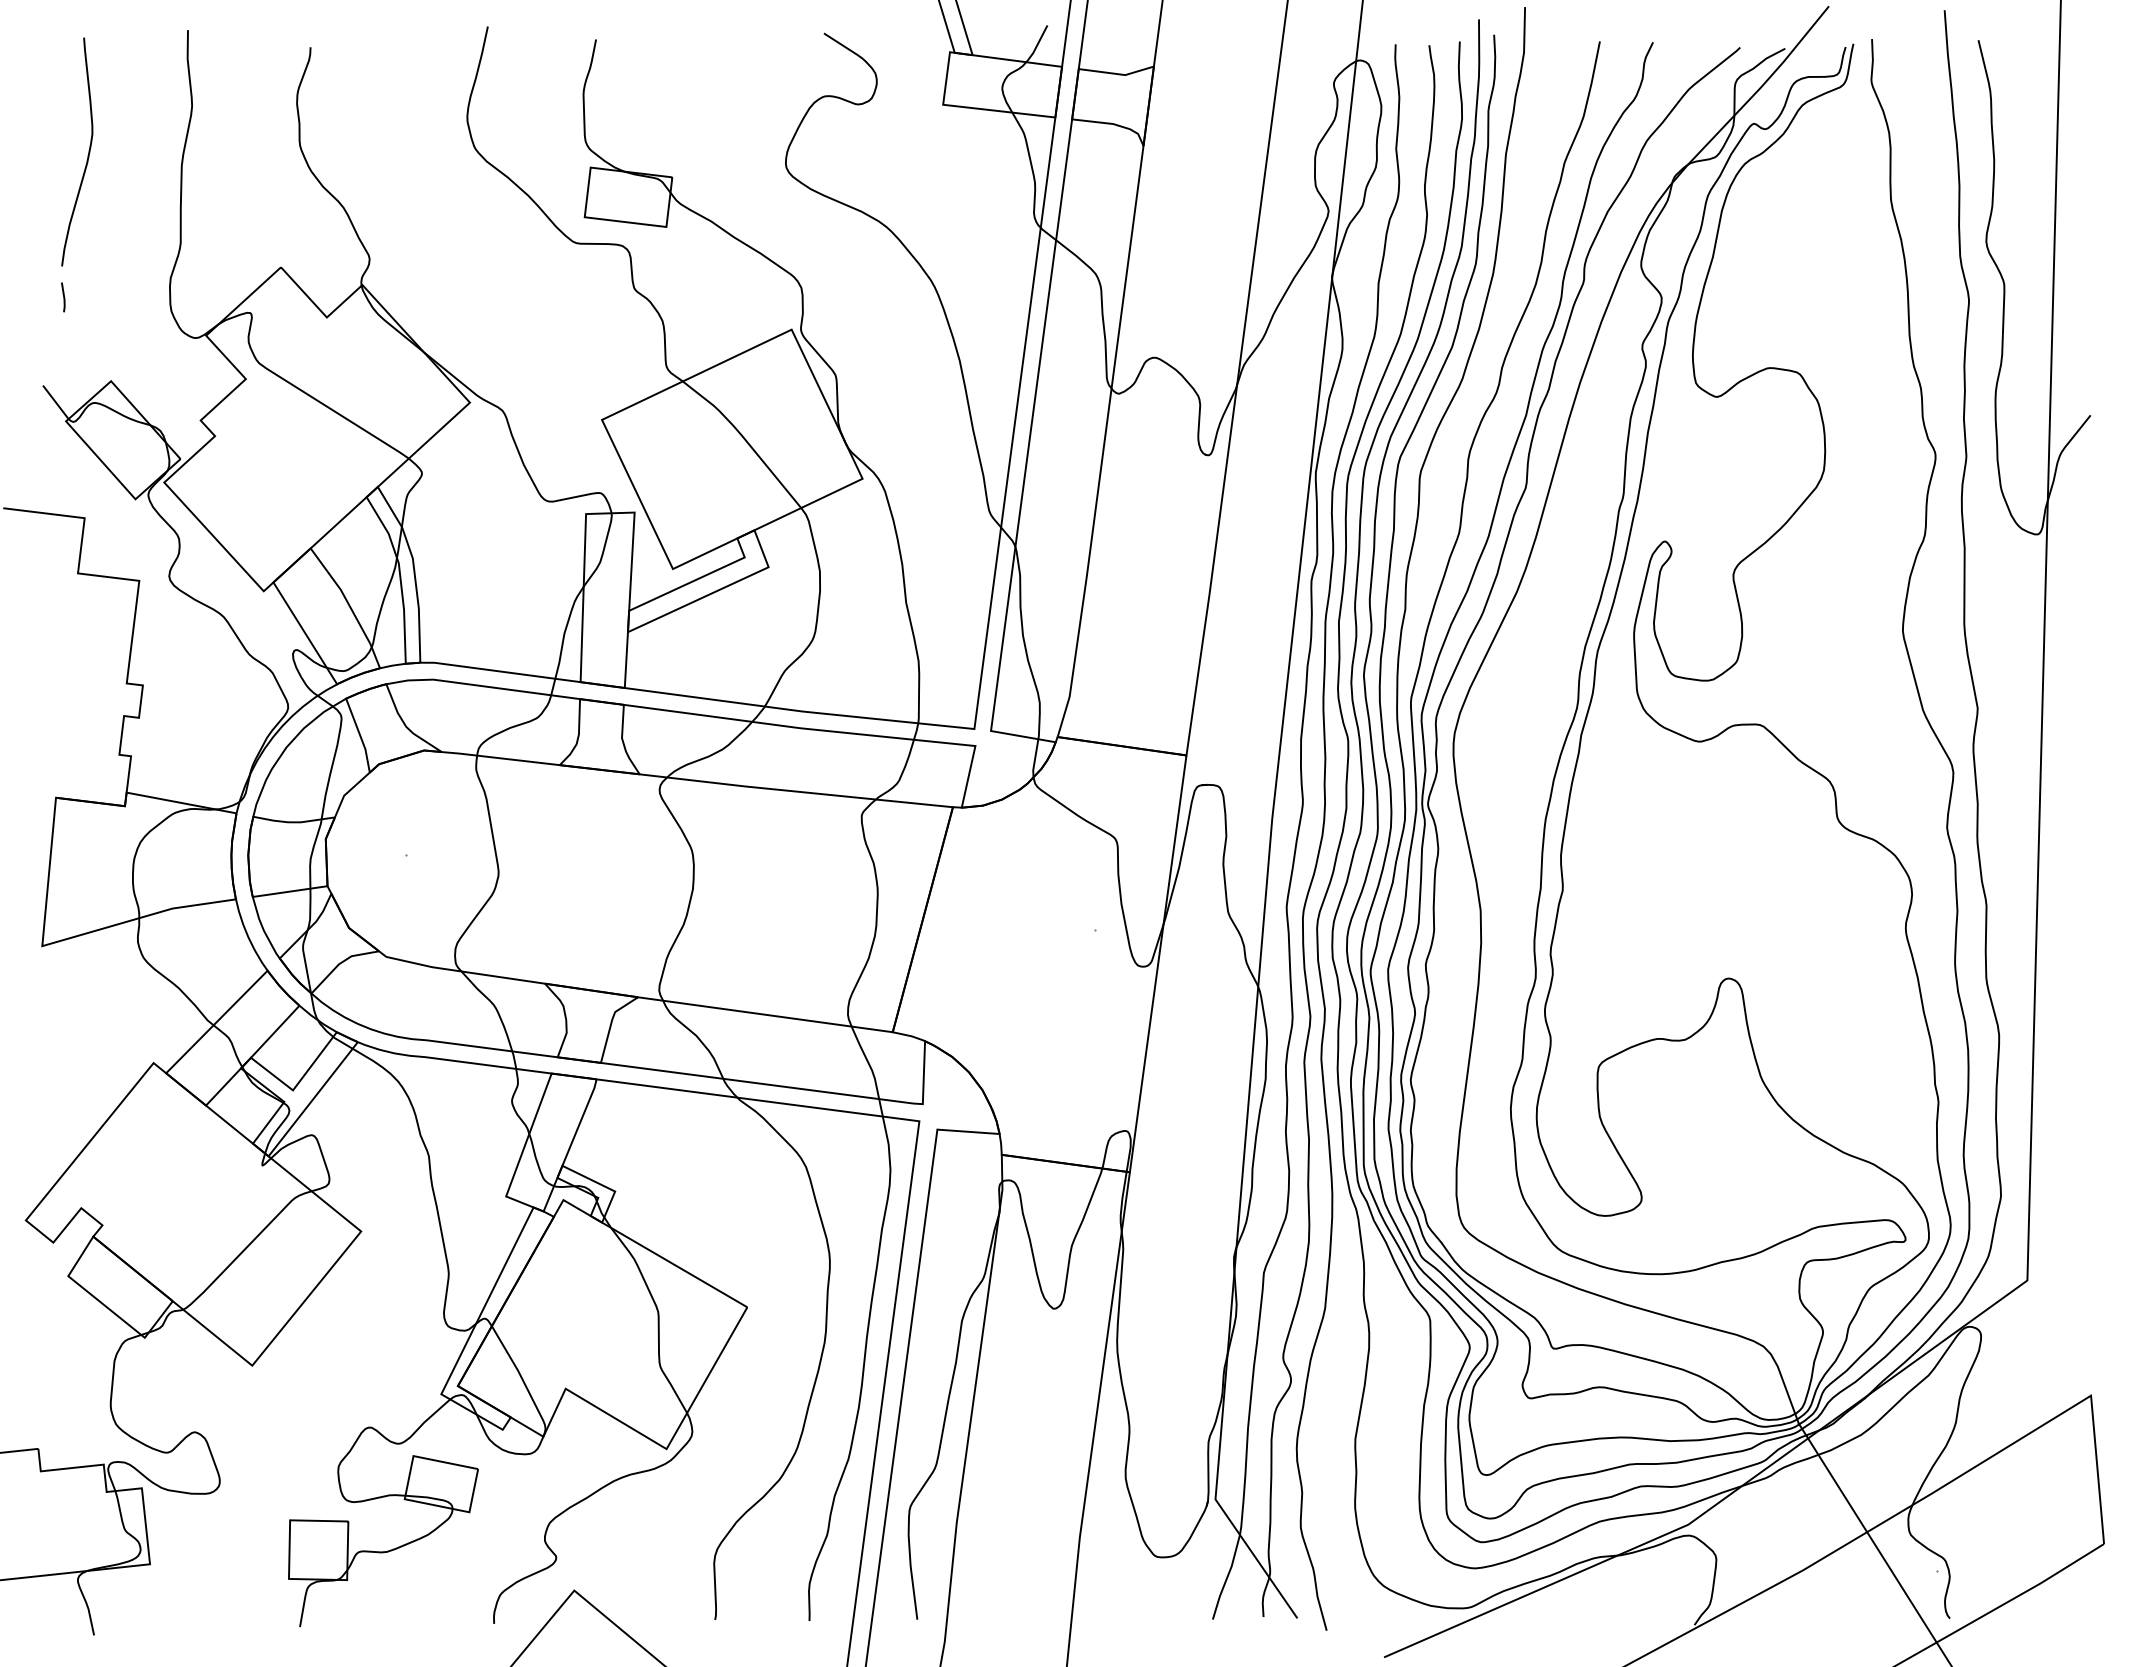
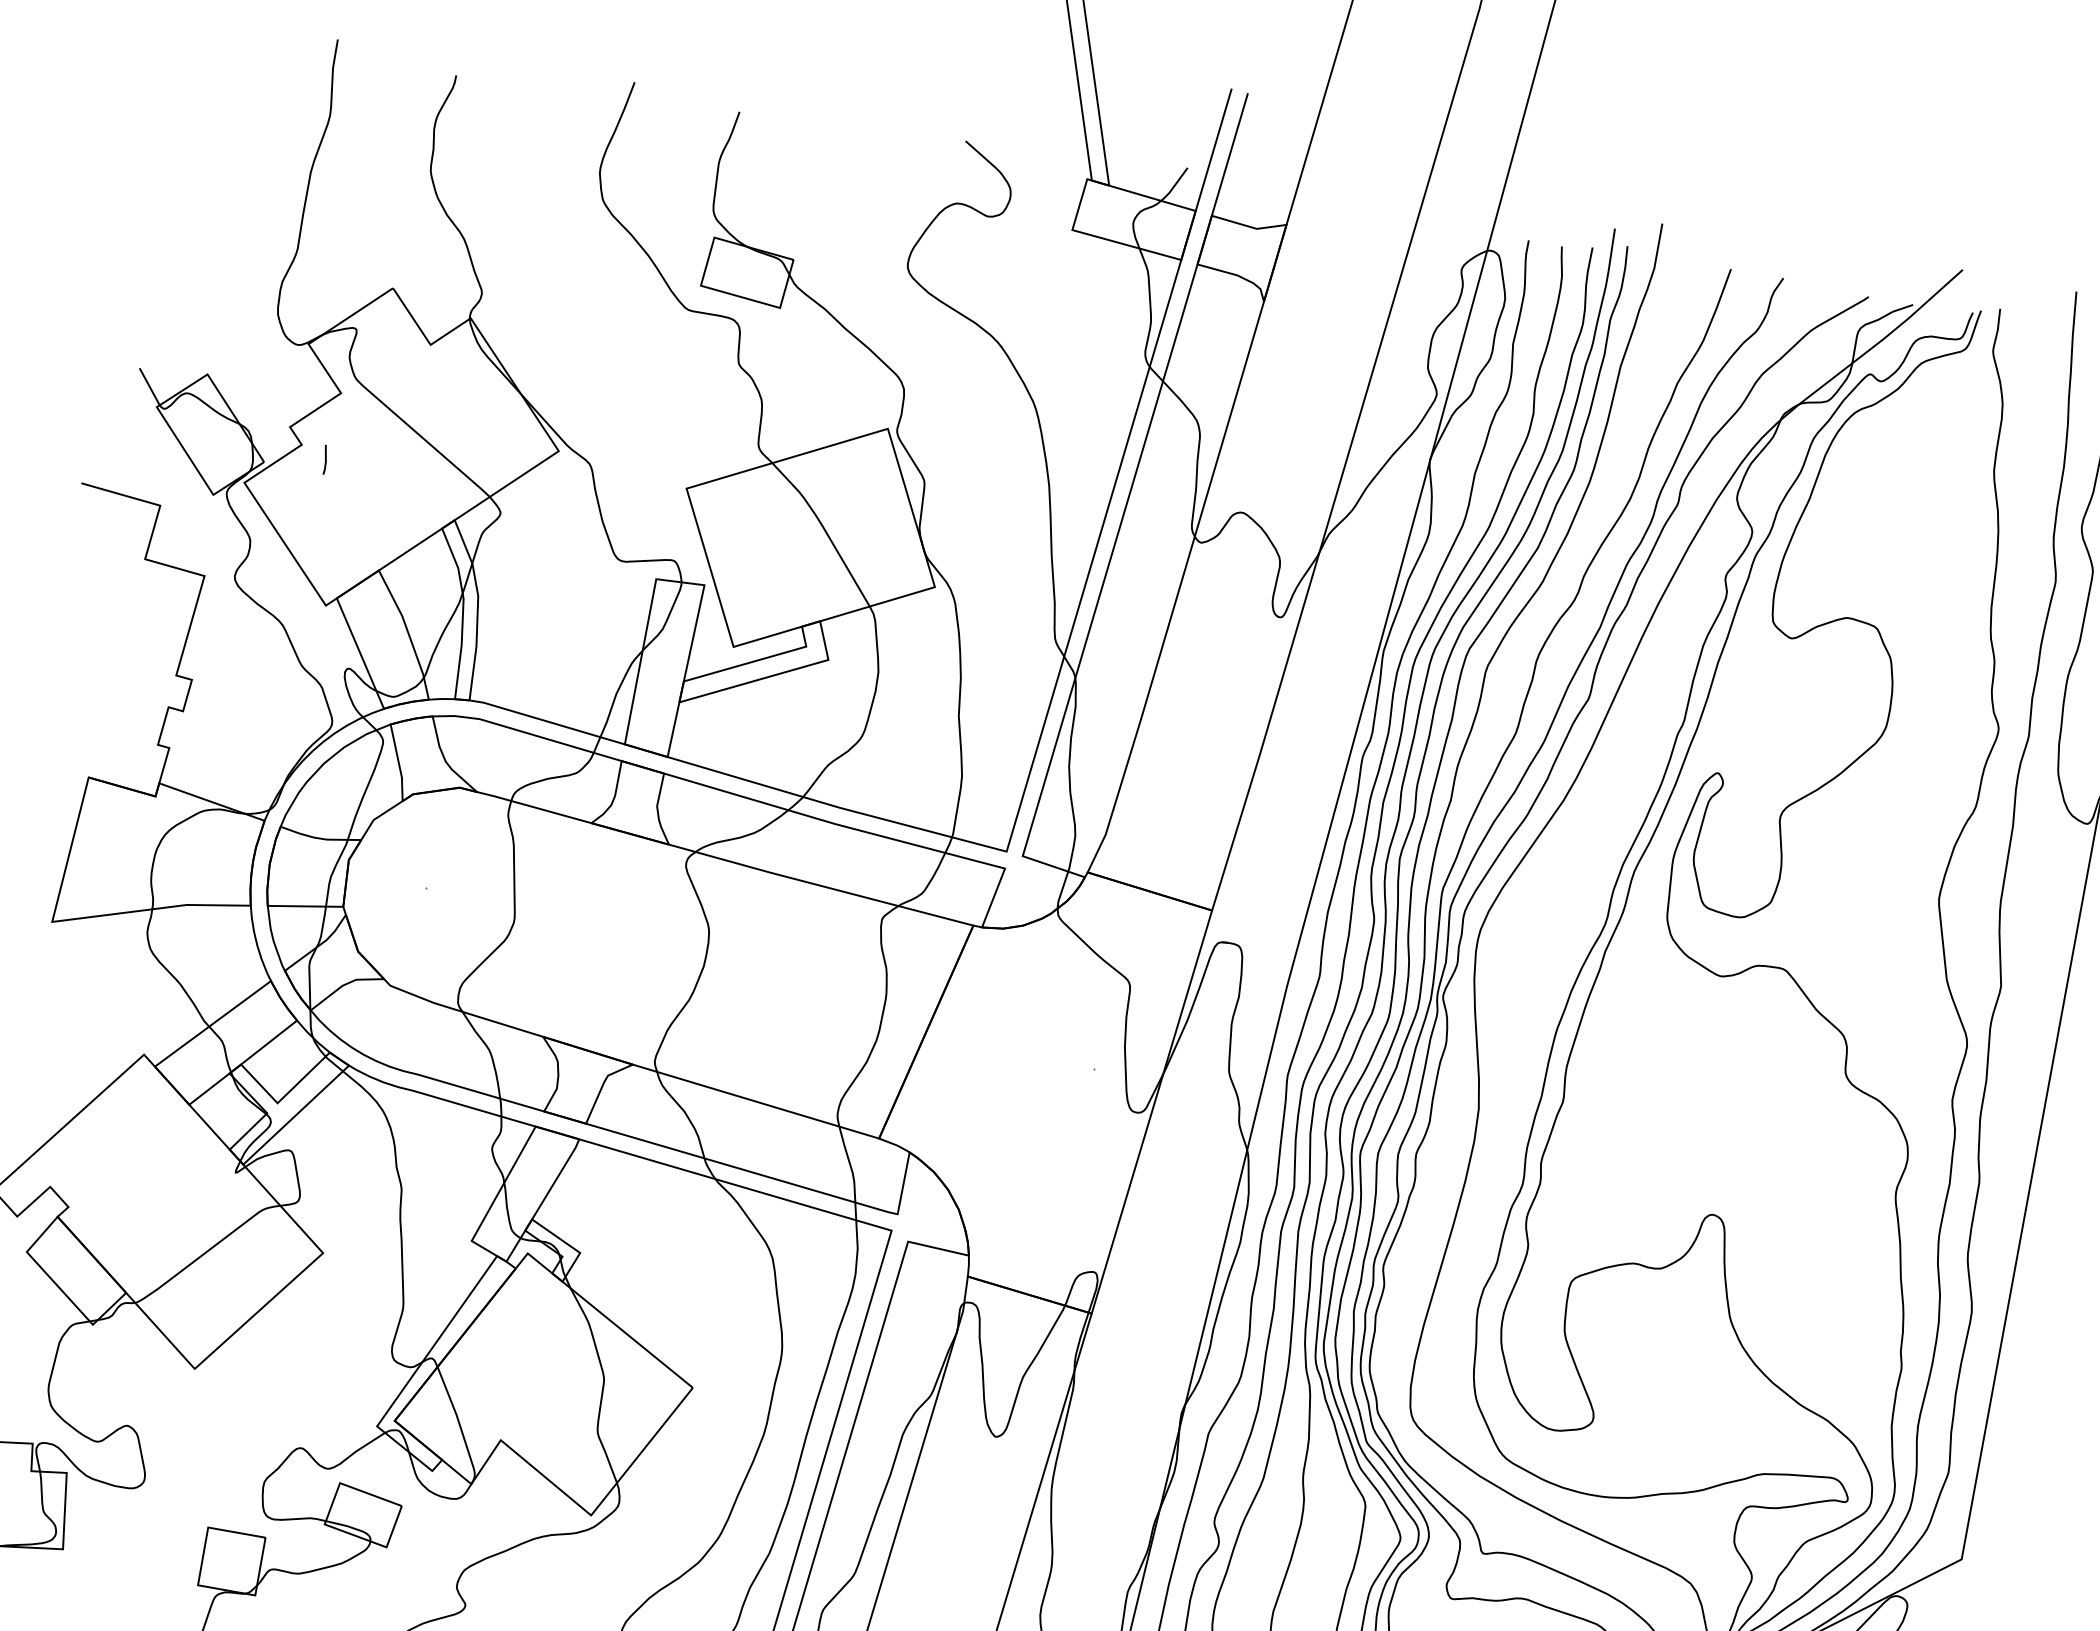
curve: (87, 155) -> (219, 147), removed
line: (63, 297) -> (325, 459), moved

